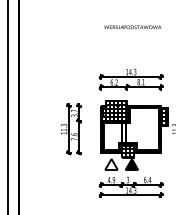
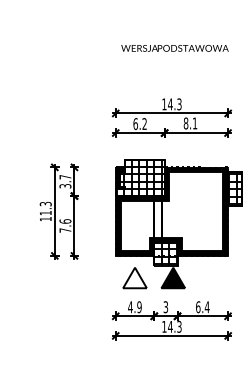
text: (132, 27) -> (174, 48), moved

